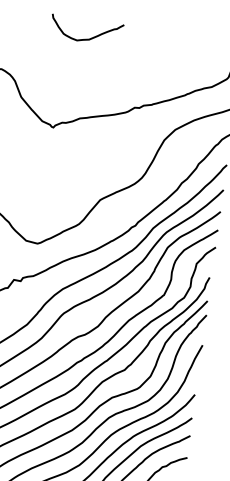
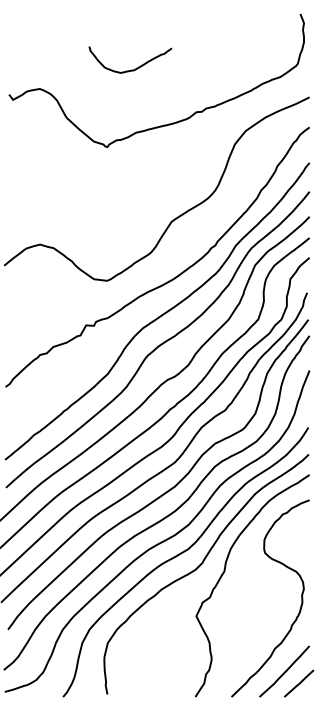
curve: (91, 37) -> (136, 67), moved

